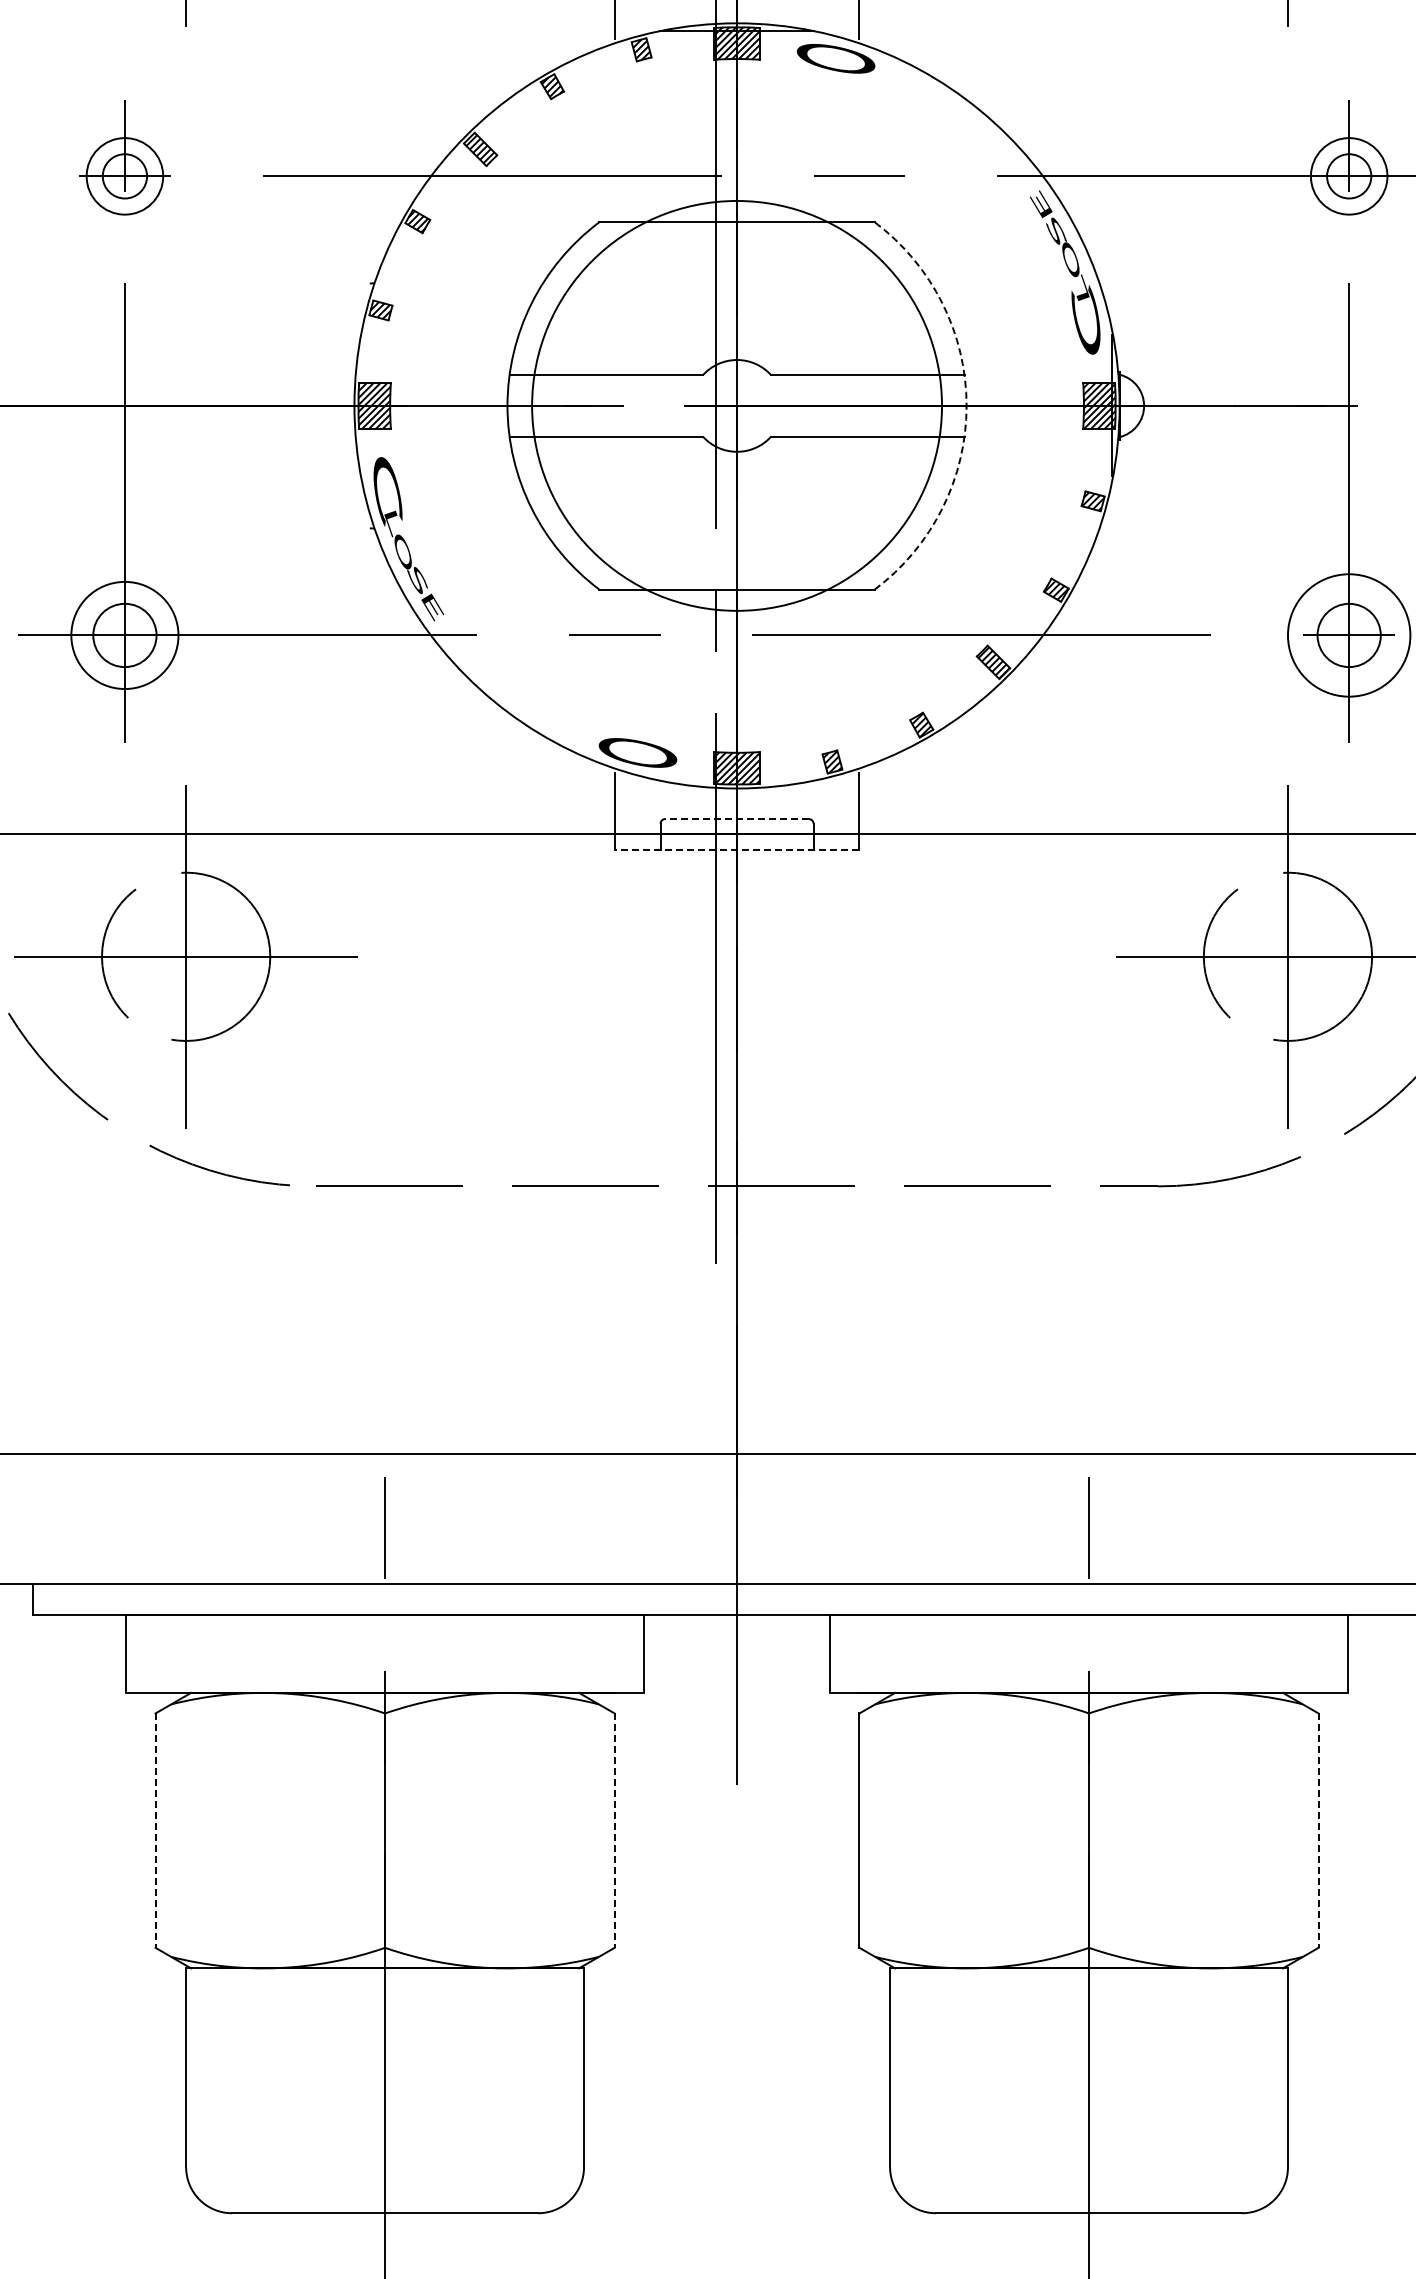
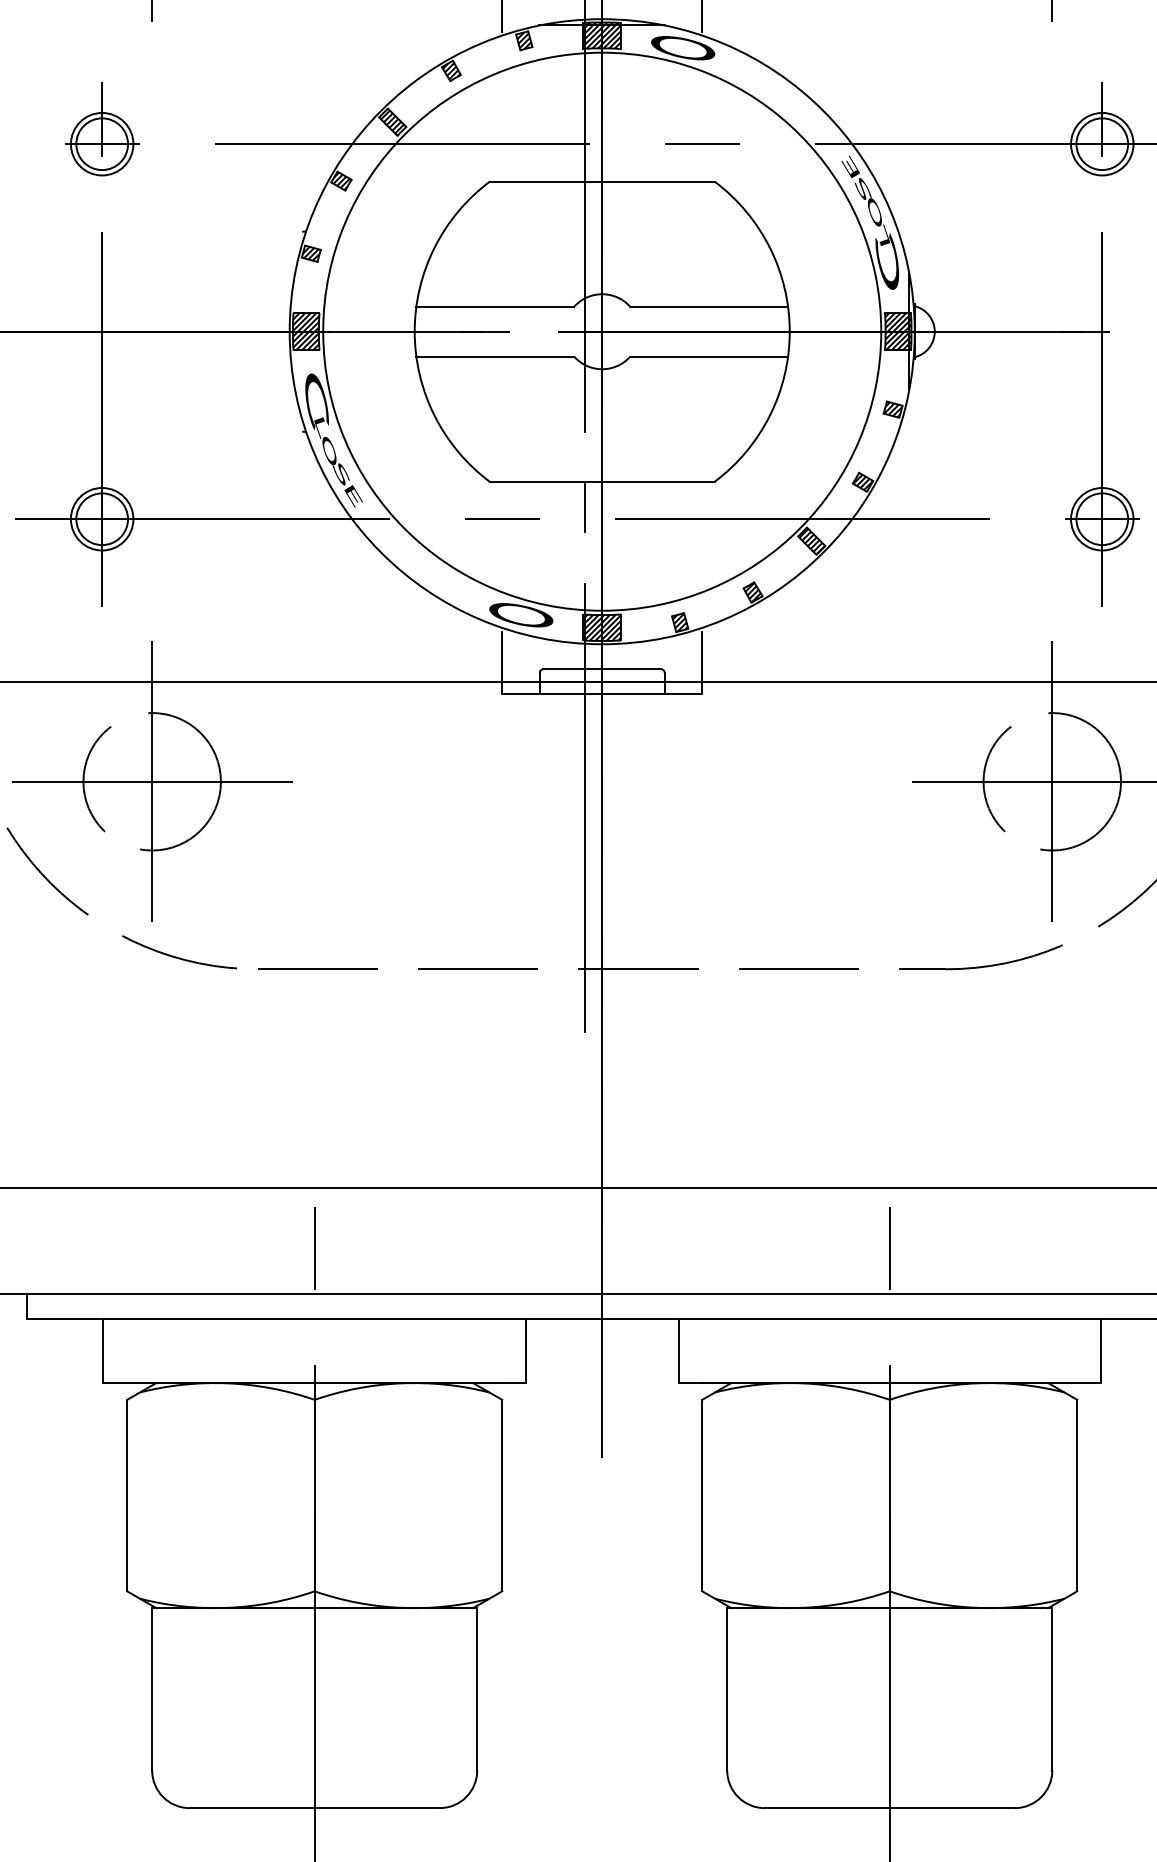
circle: (124, 176) -> (101, 144), size x1.43
circle: (1348, 176) -> (1101, 144), size x1.43
circle: (736, 405) -> (601, 331), size x1.67
arc: (966, 405) -> (789, 331), dashed -> solid
circle: (124, 635) -> (101, 519), size x0.71
circle: (1348, 635) -> (1101, 519), size x0.62
line: (737, 819) -> (602, 669), dashed -> solid
line: (736, 849) -> (601, 694), dashed -> solid
line: (155, 1831) -> (127, 1496), dashed -> solid
line: (614, 1831) -> (502, 1496), dashed -> solid
line: (1318, 1831) -> (1077, 1496), dashed -> solid

